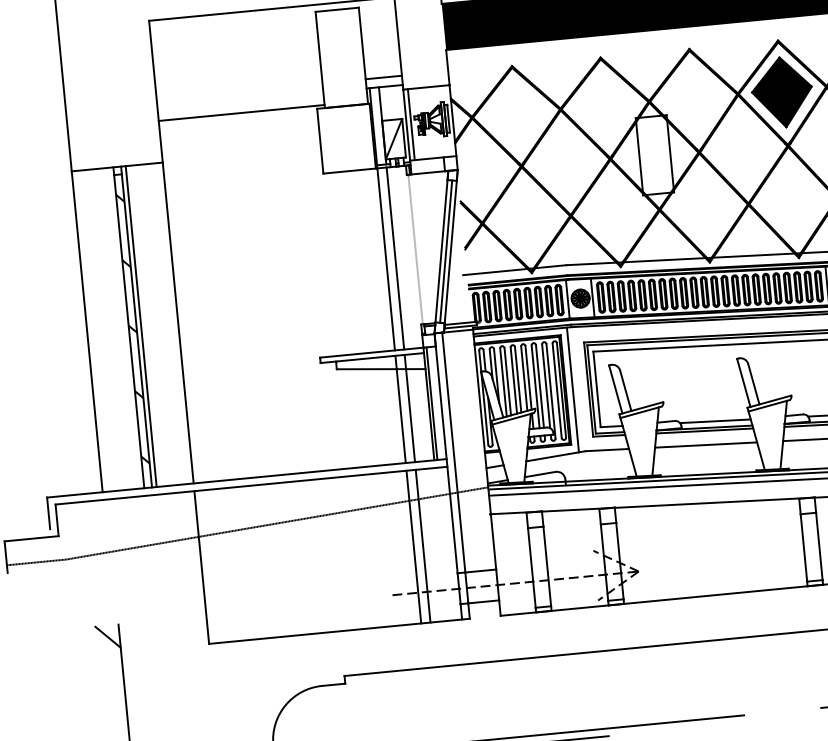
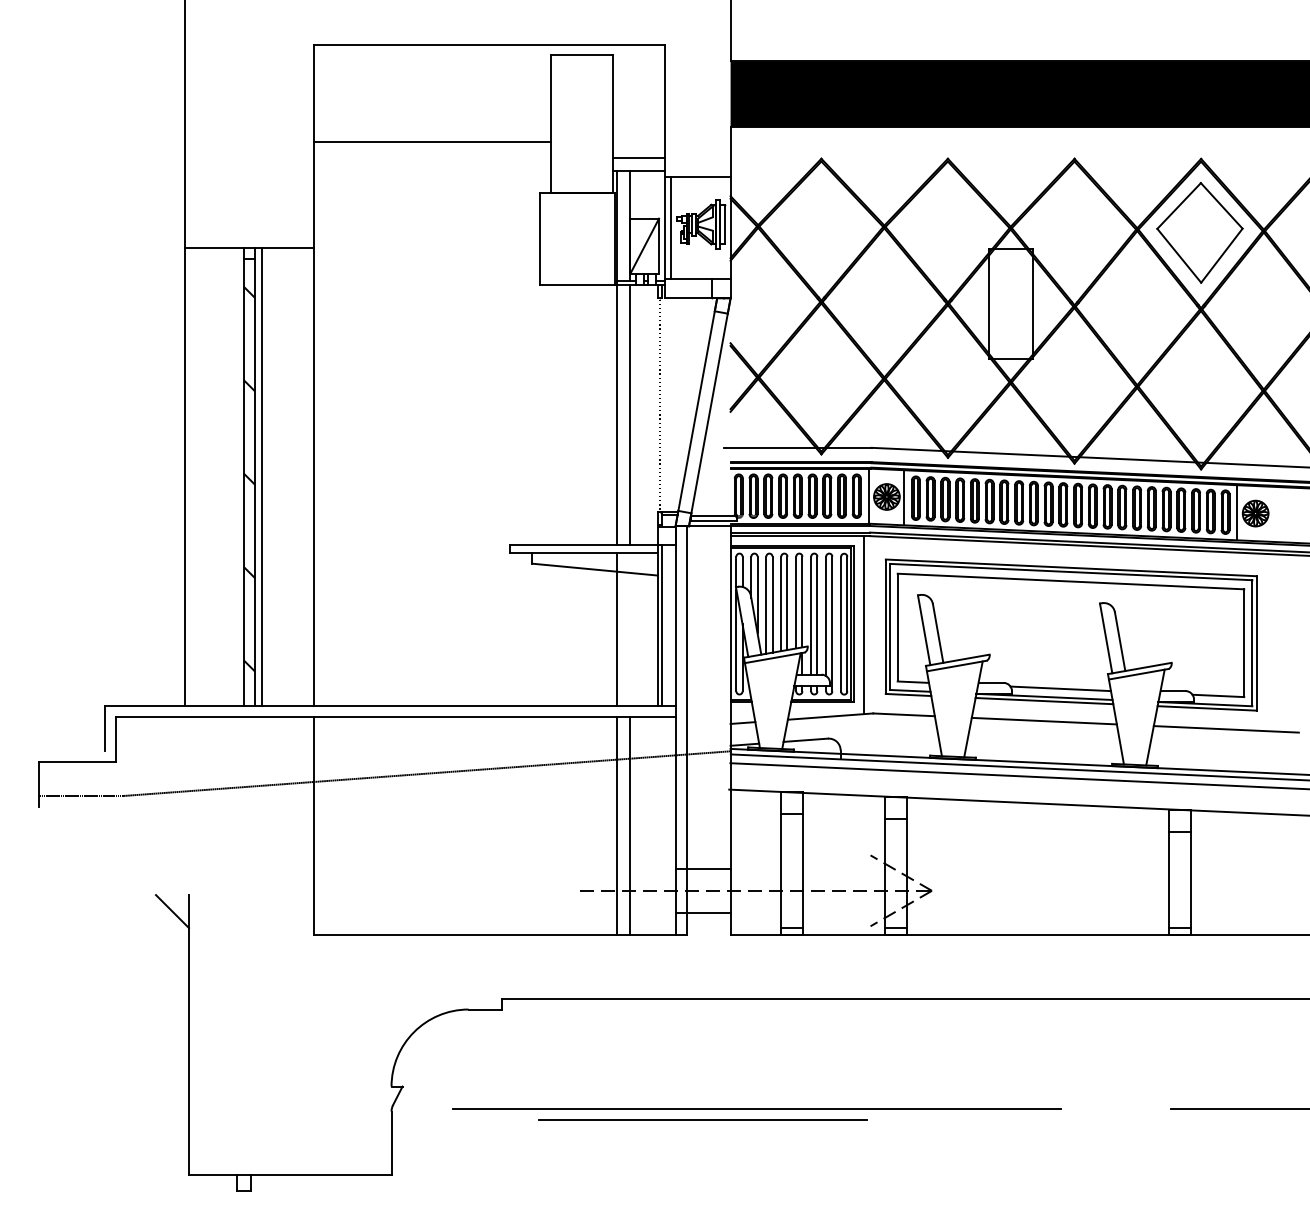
fill: (781, 92) -> (1199, 232), removed
line: (241, 113) -> (432, 142), moved
line: (445, 251) -> (702, 412), removed
line: (409, 408) -> (630, 628), removed

